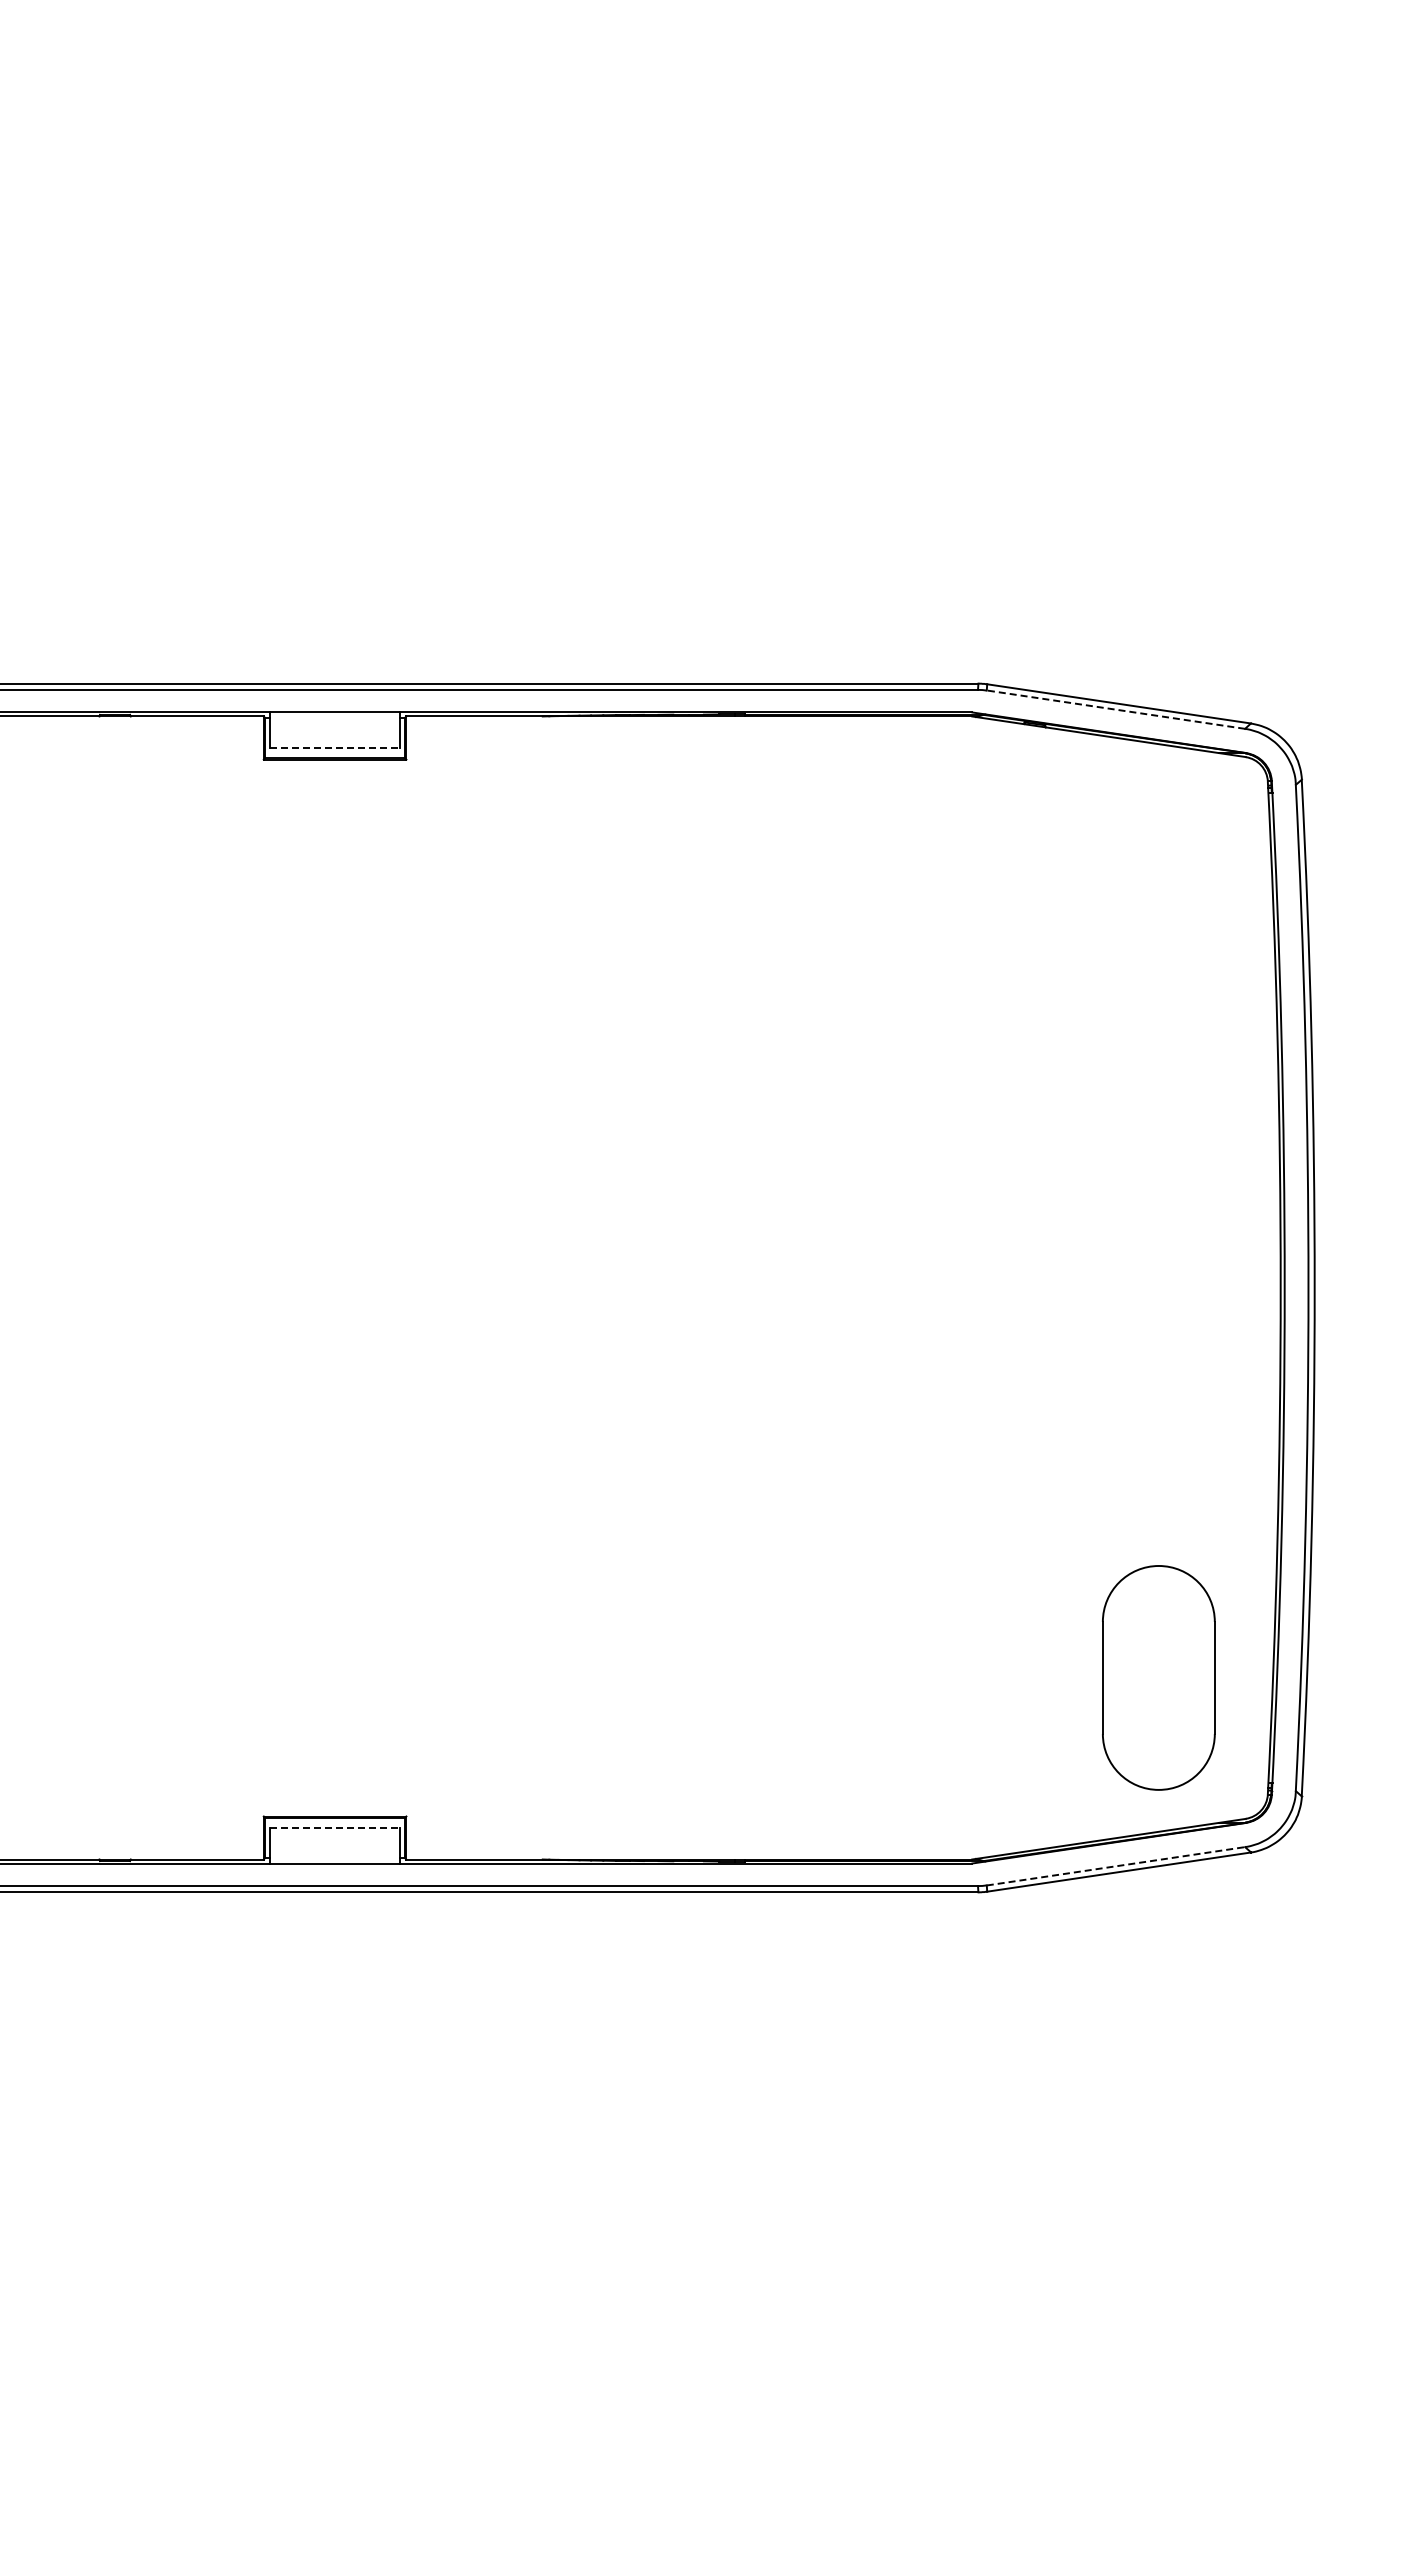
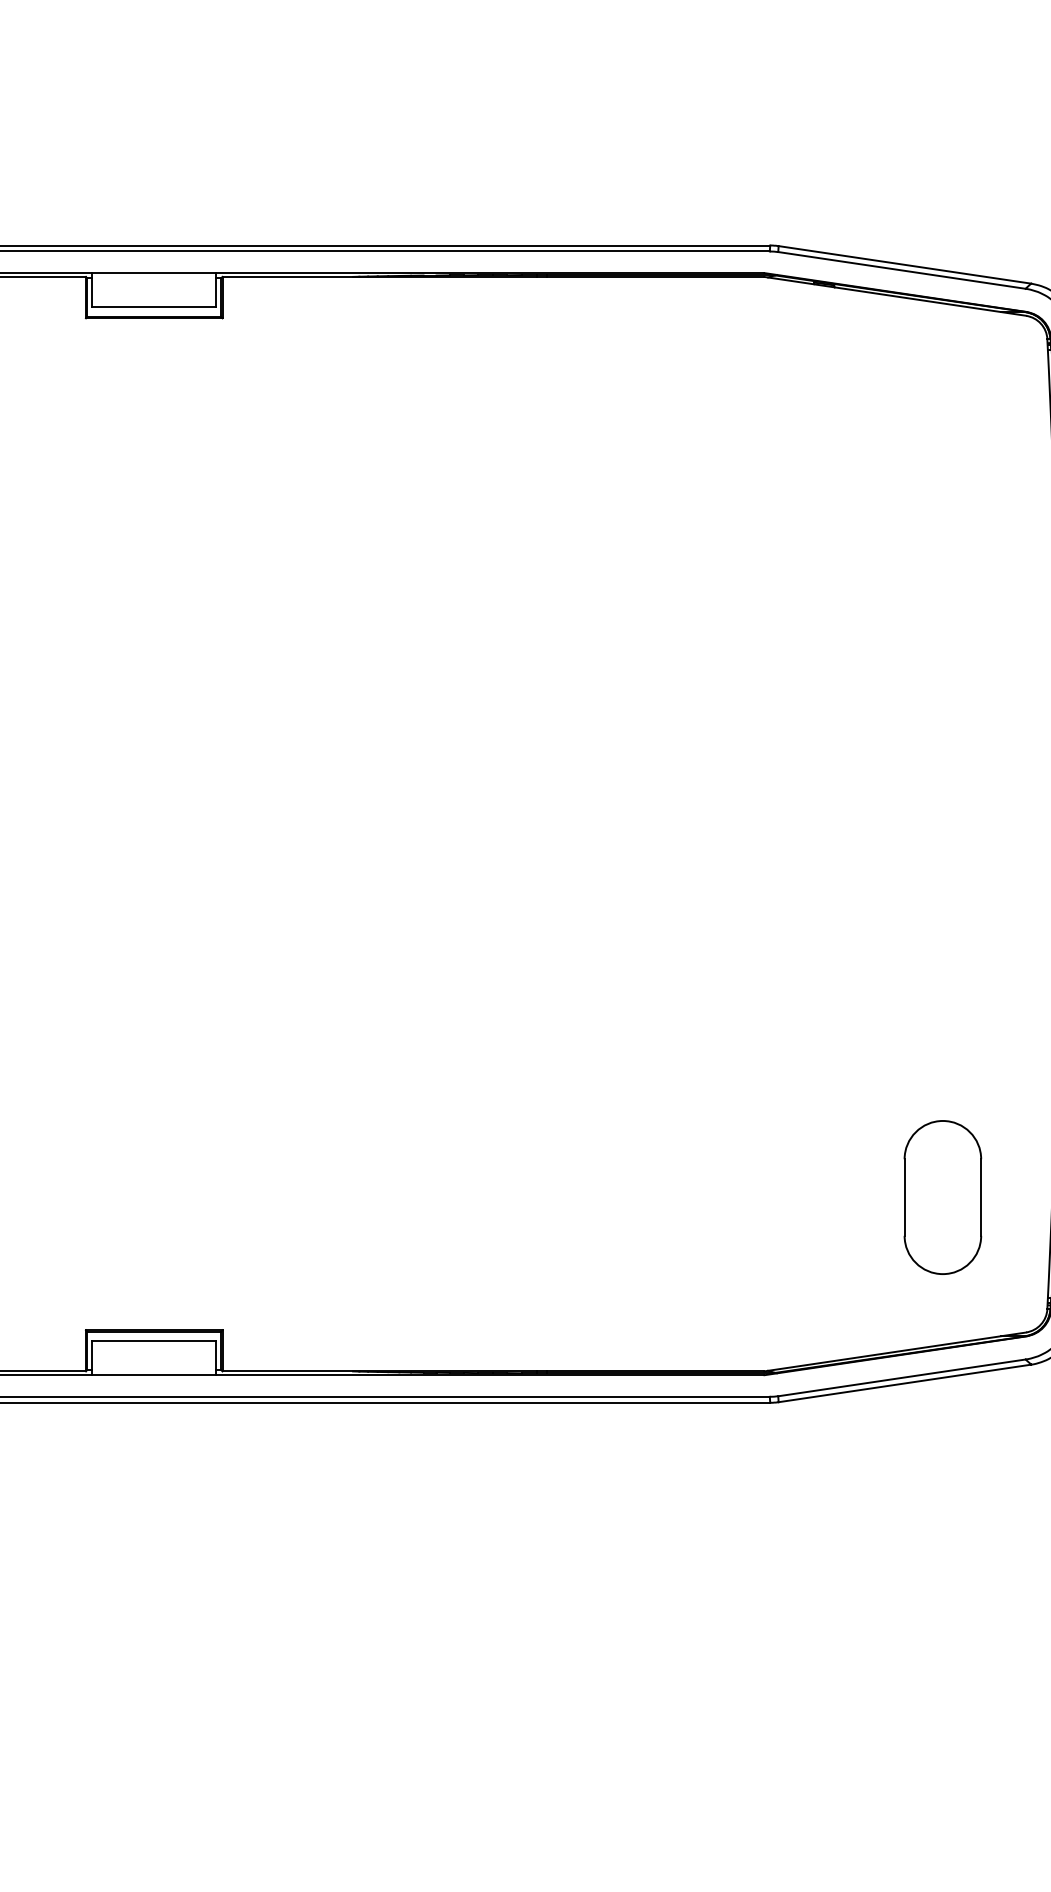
line: (1115, 709) -> (901, 270), dashed -> solid
line: (335, 748) -> (154, 307), dashed -> solid
part: (1158, 1677) -> (942, 1197), size x0.71
line: (335, 1827) -> (154, 1340), dashed -> solid
line: (1115, 1866) -> (901, 1378), dashed -> solid

